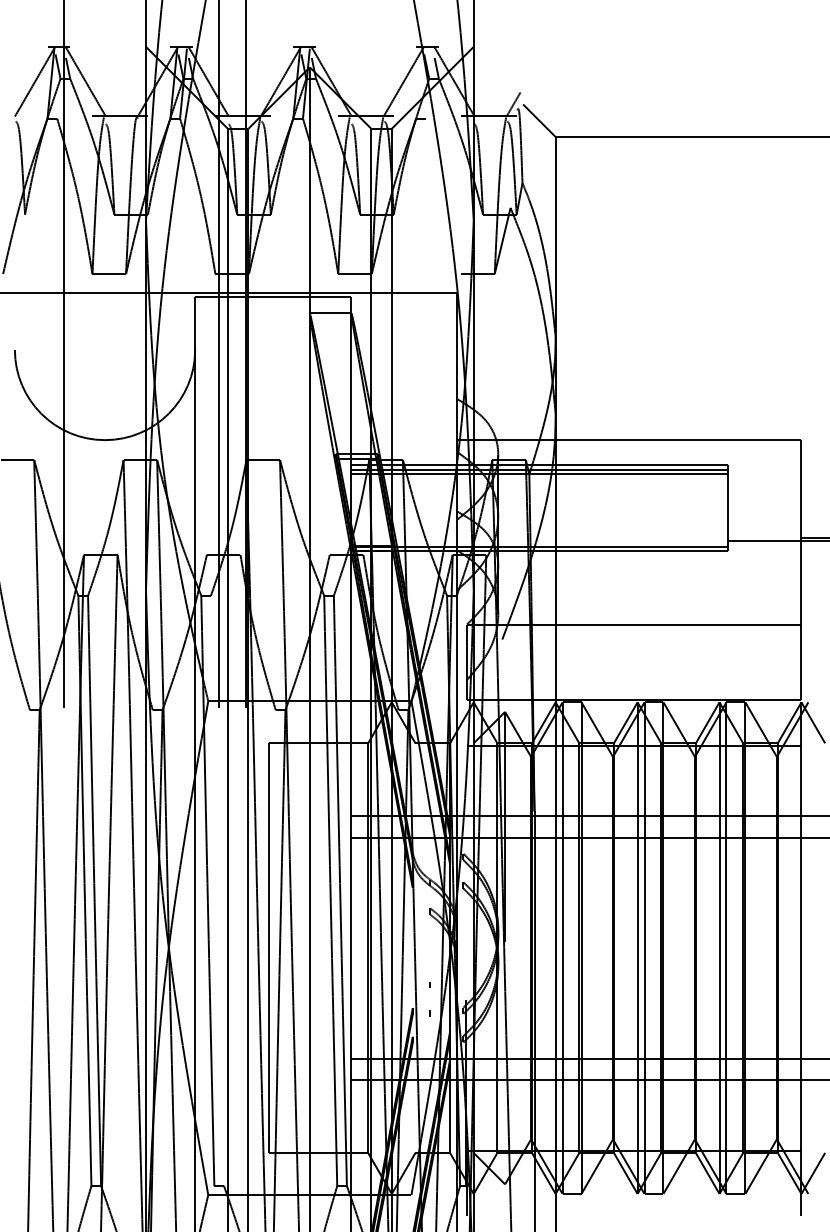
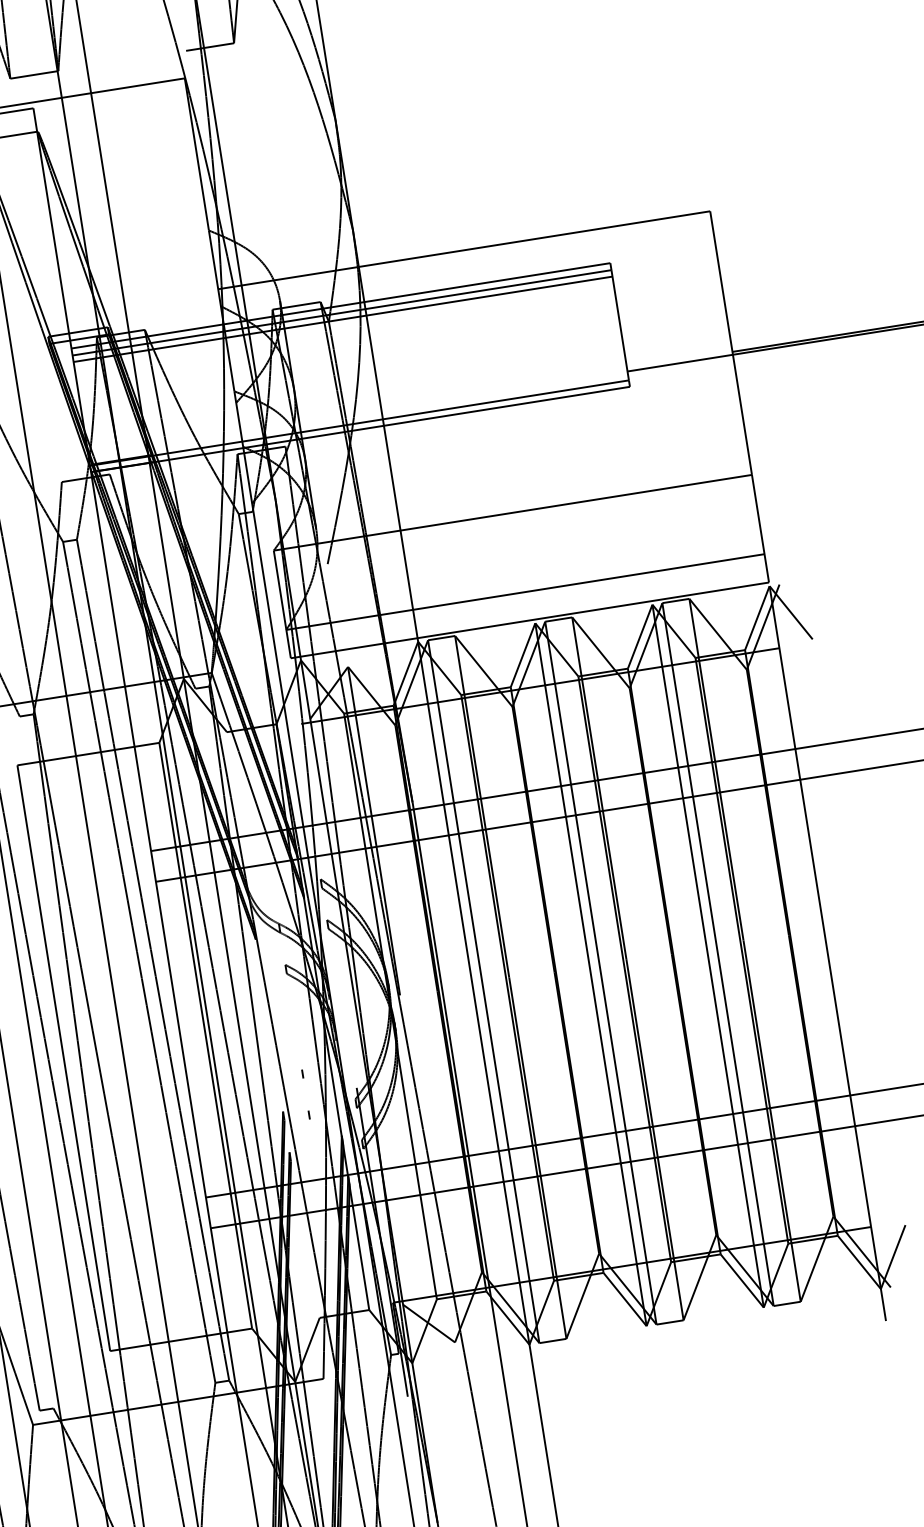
line: (634, 679) -> (525, 591), added

